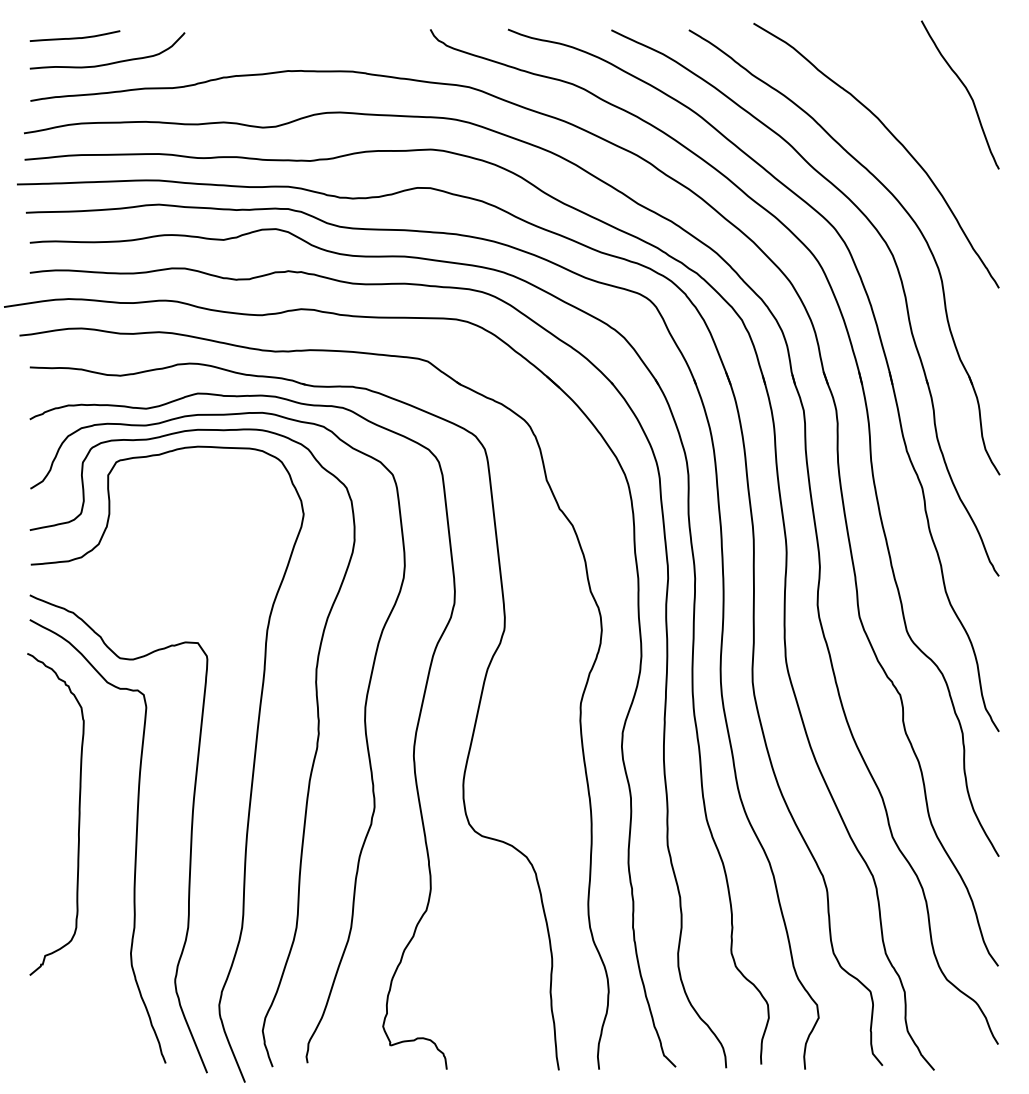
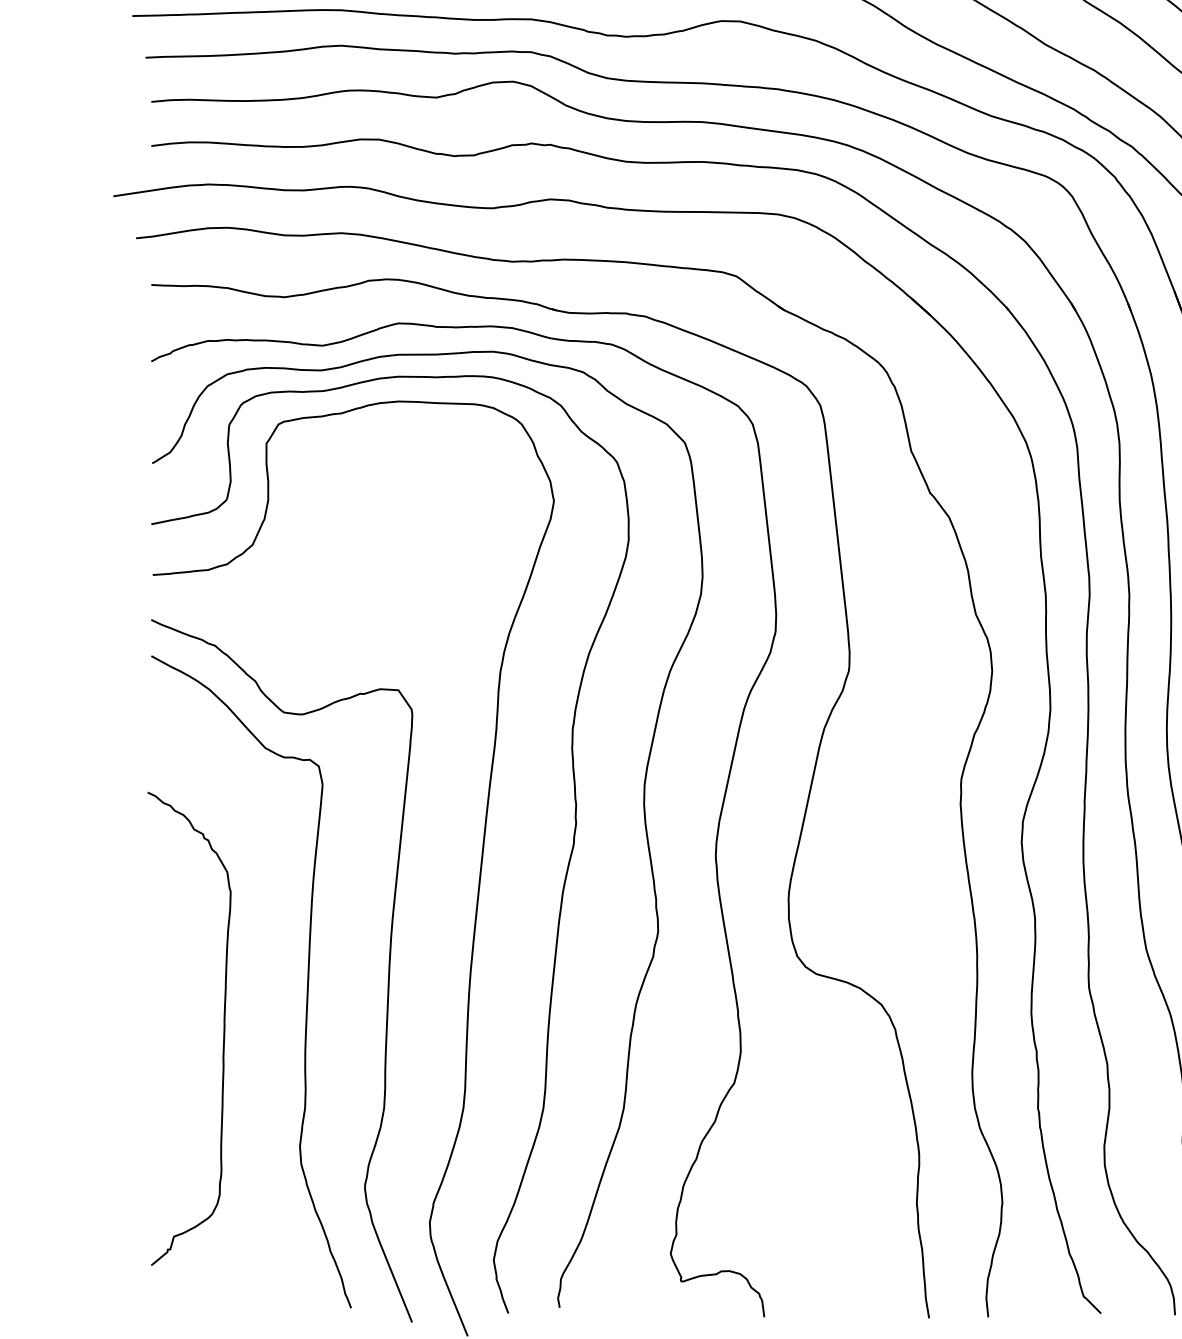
curve: (78, 814) -> (222, 1028), moved

